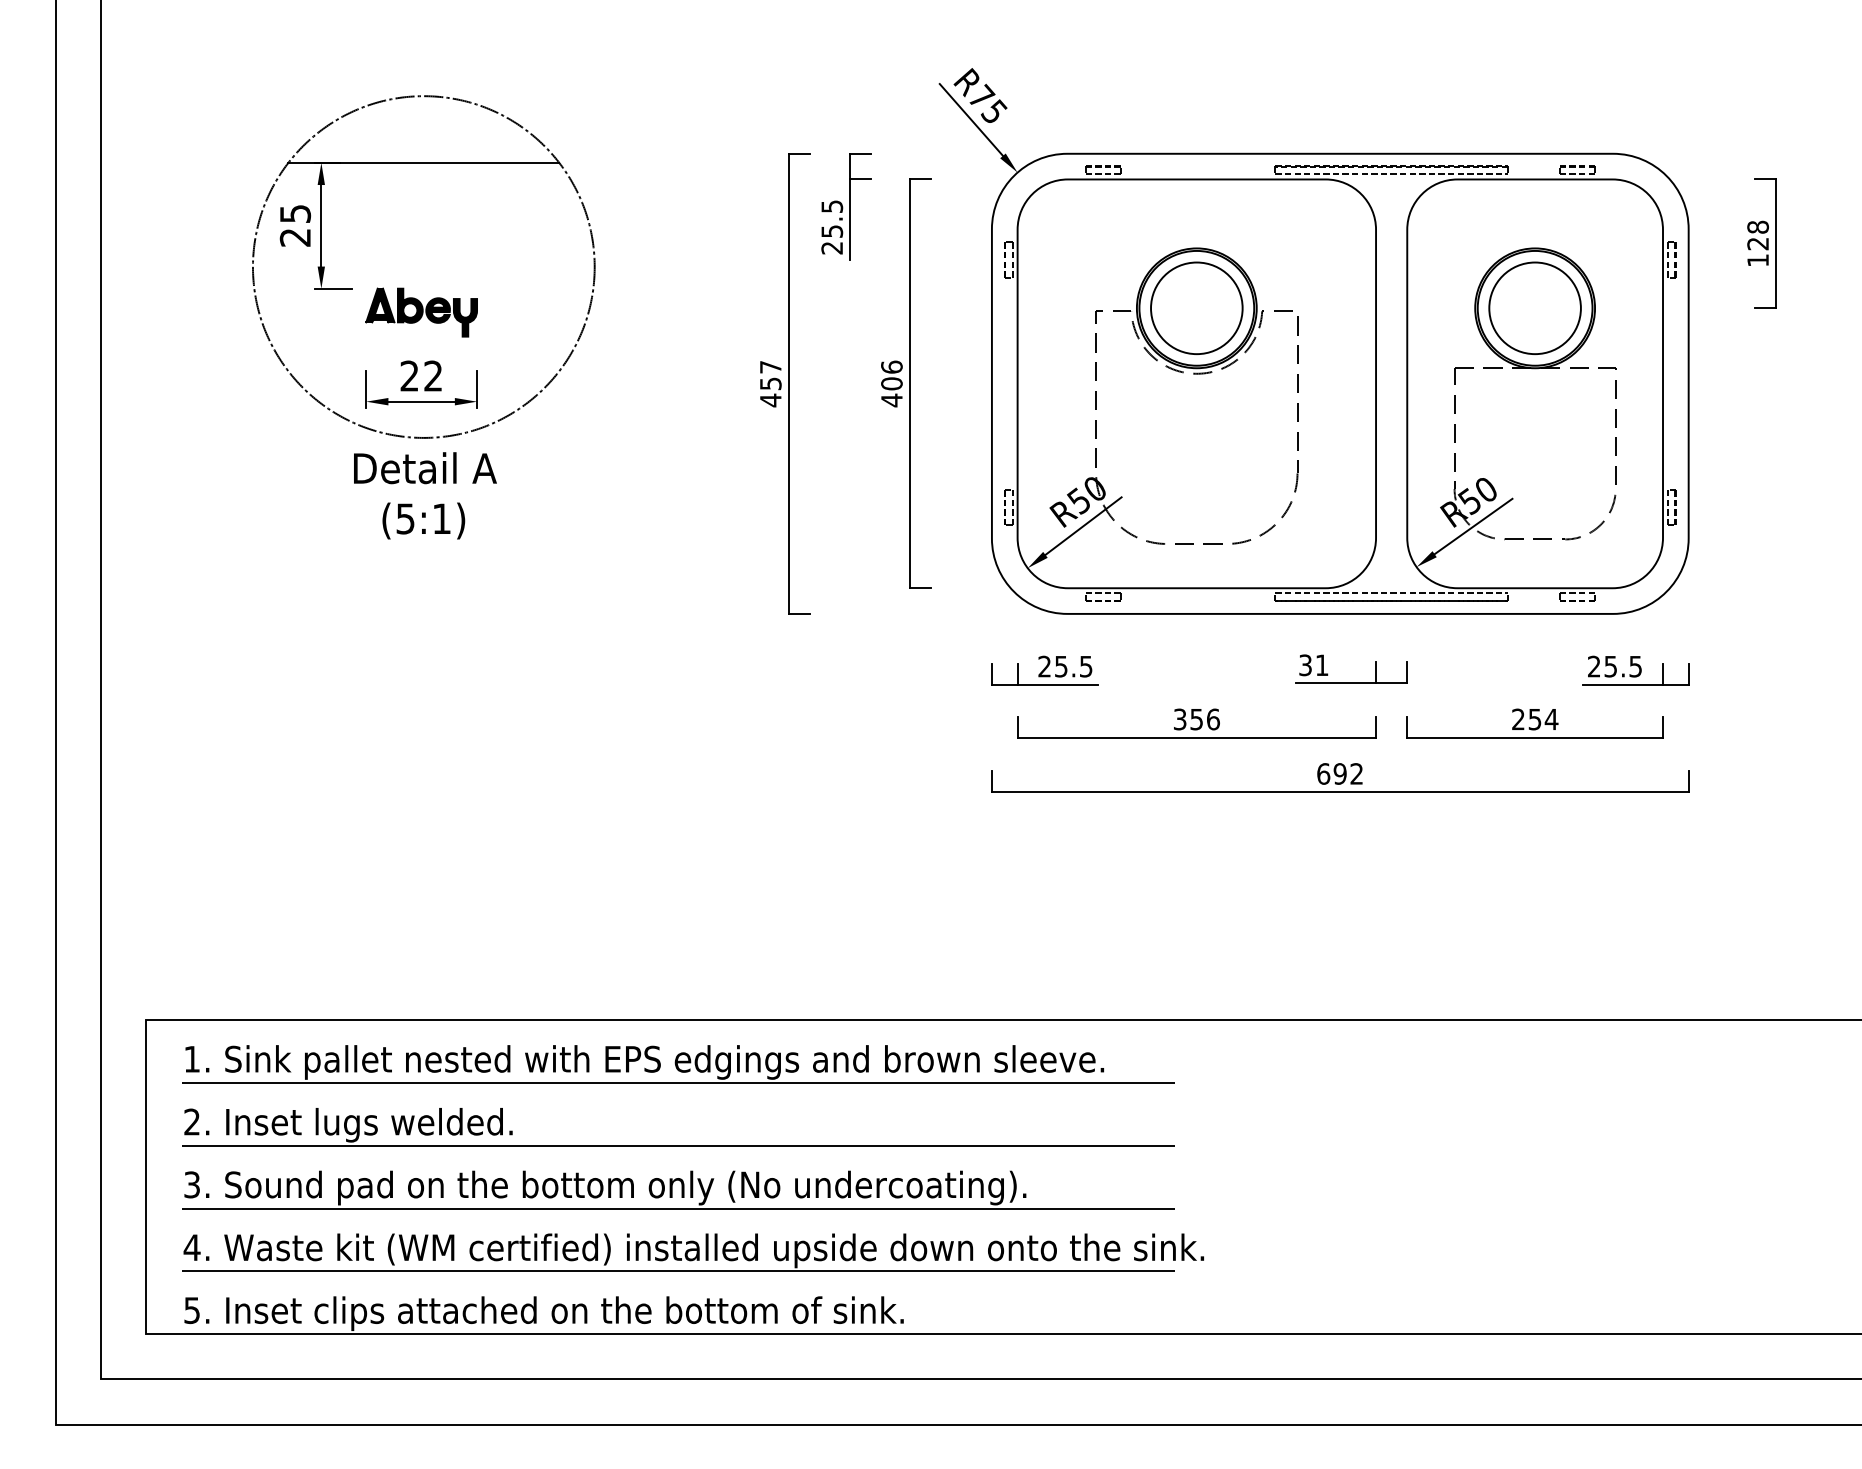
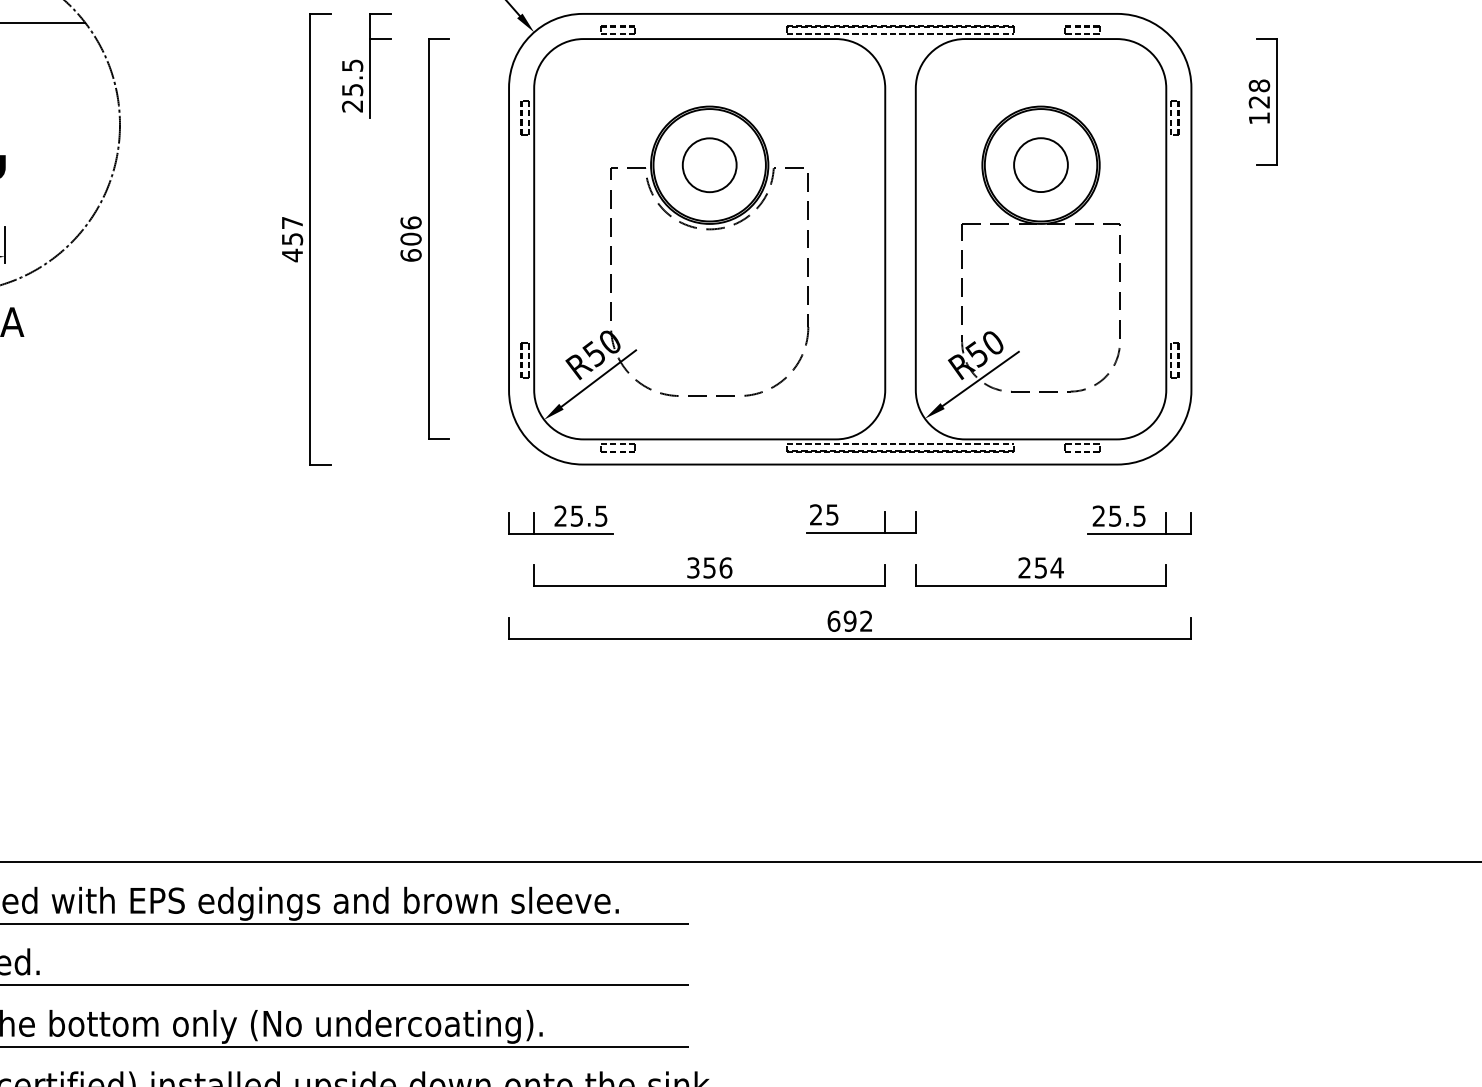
circle: (1534, 307) -> (1040, 164), size x0.6
circle: (1196, 308) -> (709, 165), size x0.6
text: (891, 400) -> (410, 255), 406 -> 606
text: (1313, 665) -> (823, 515), 31 -> 25

